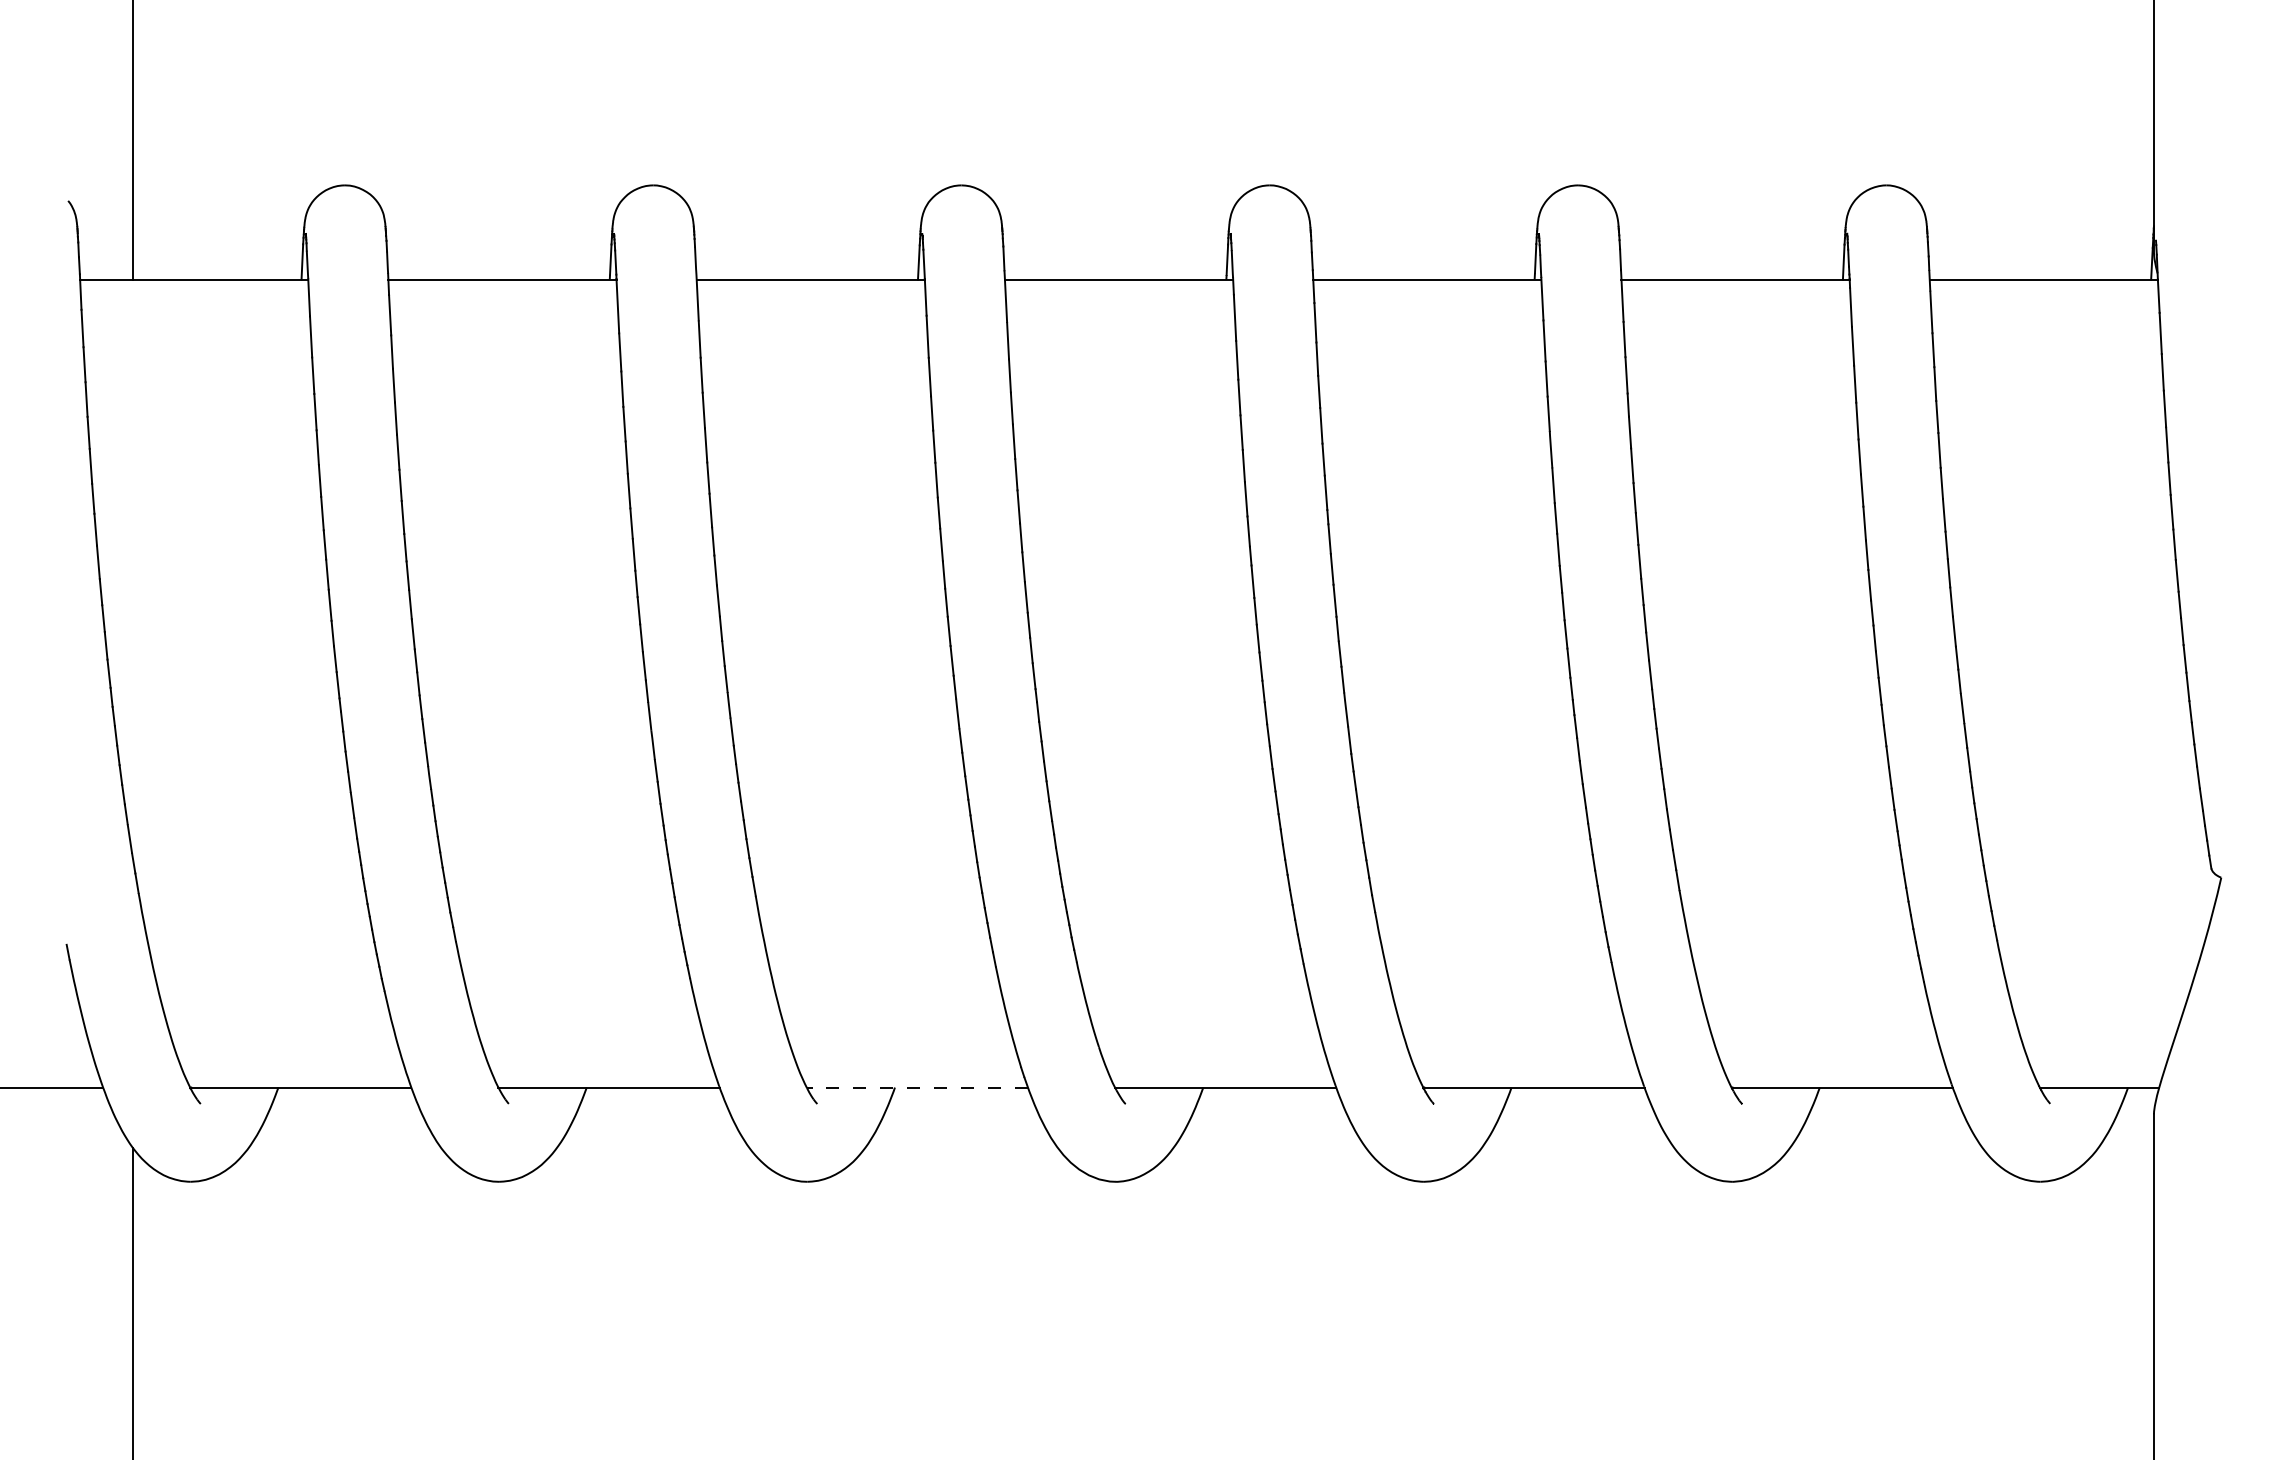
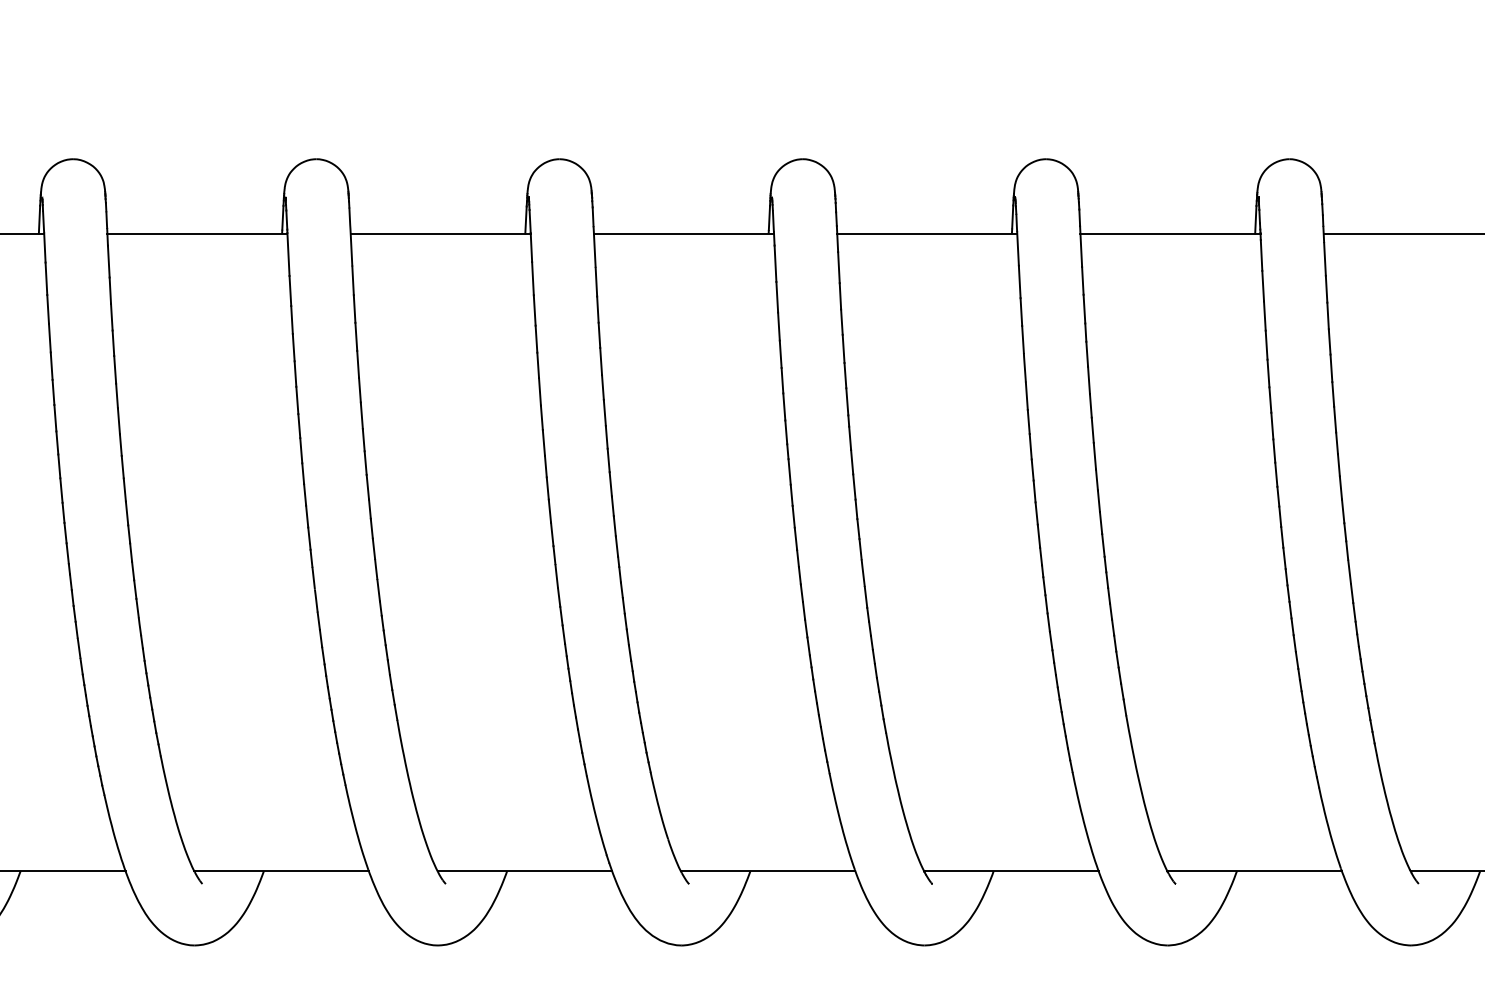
line: (917, 1087) -> (524, 871), dashed -> solid

